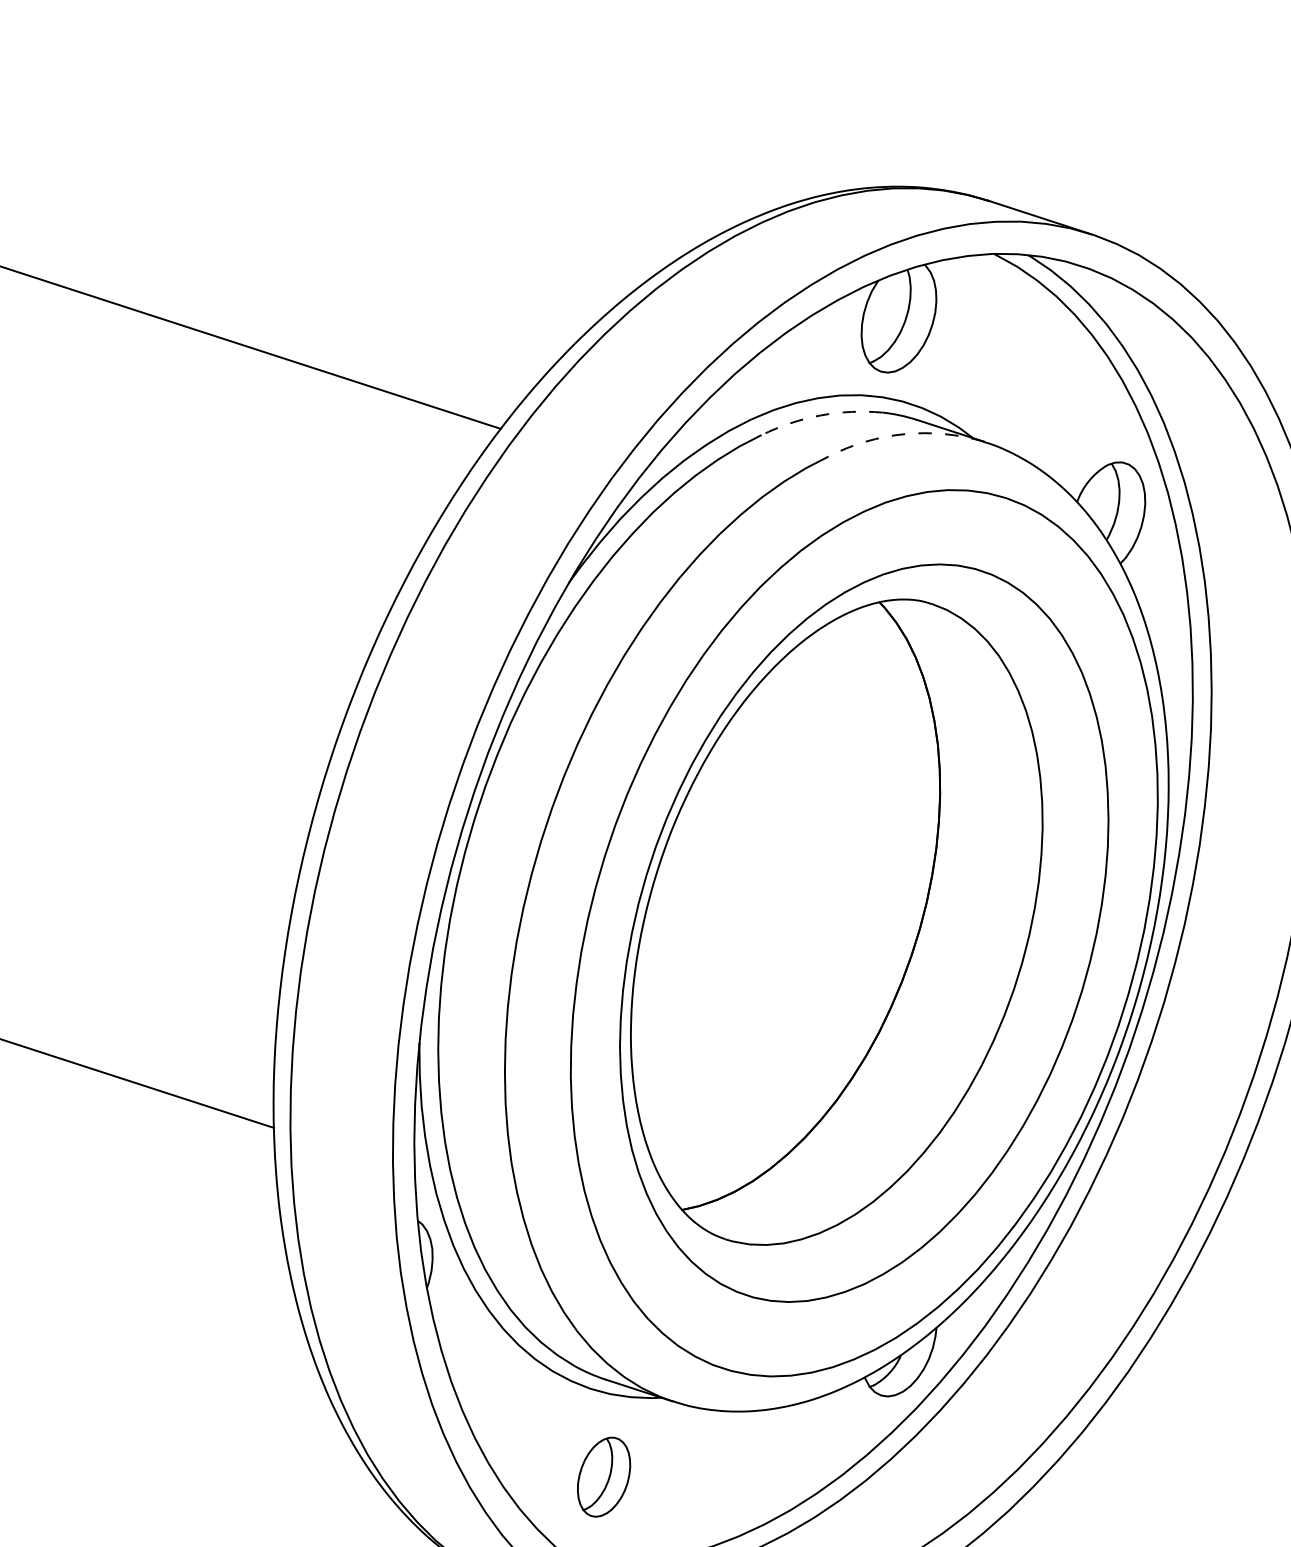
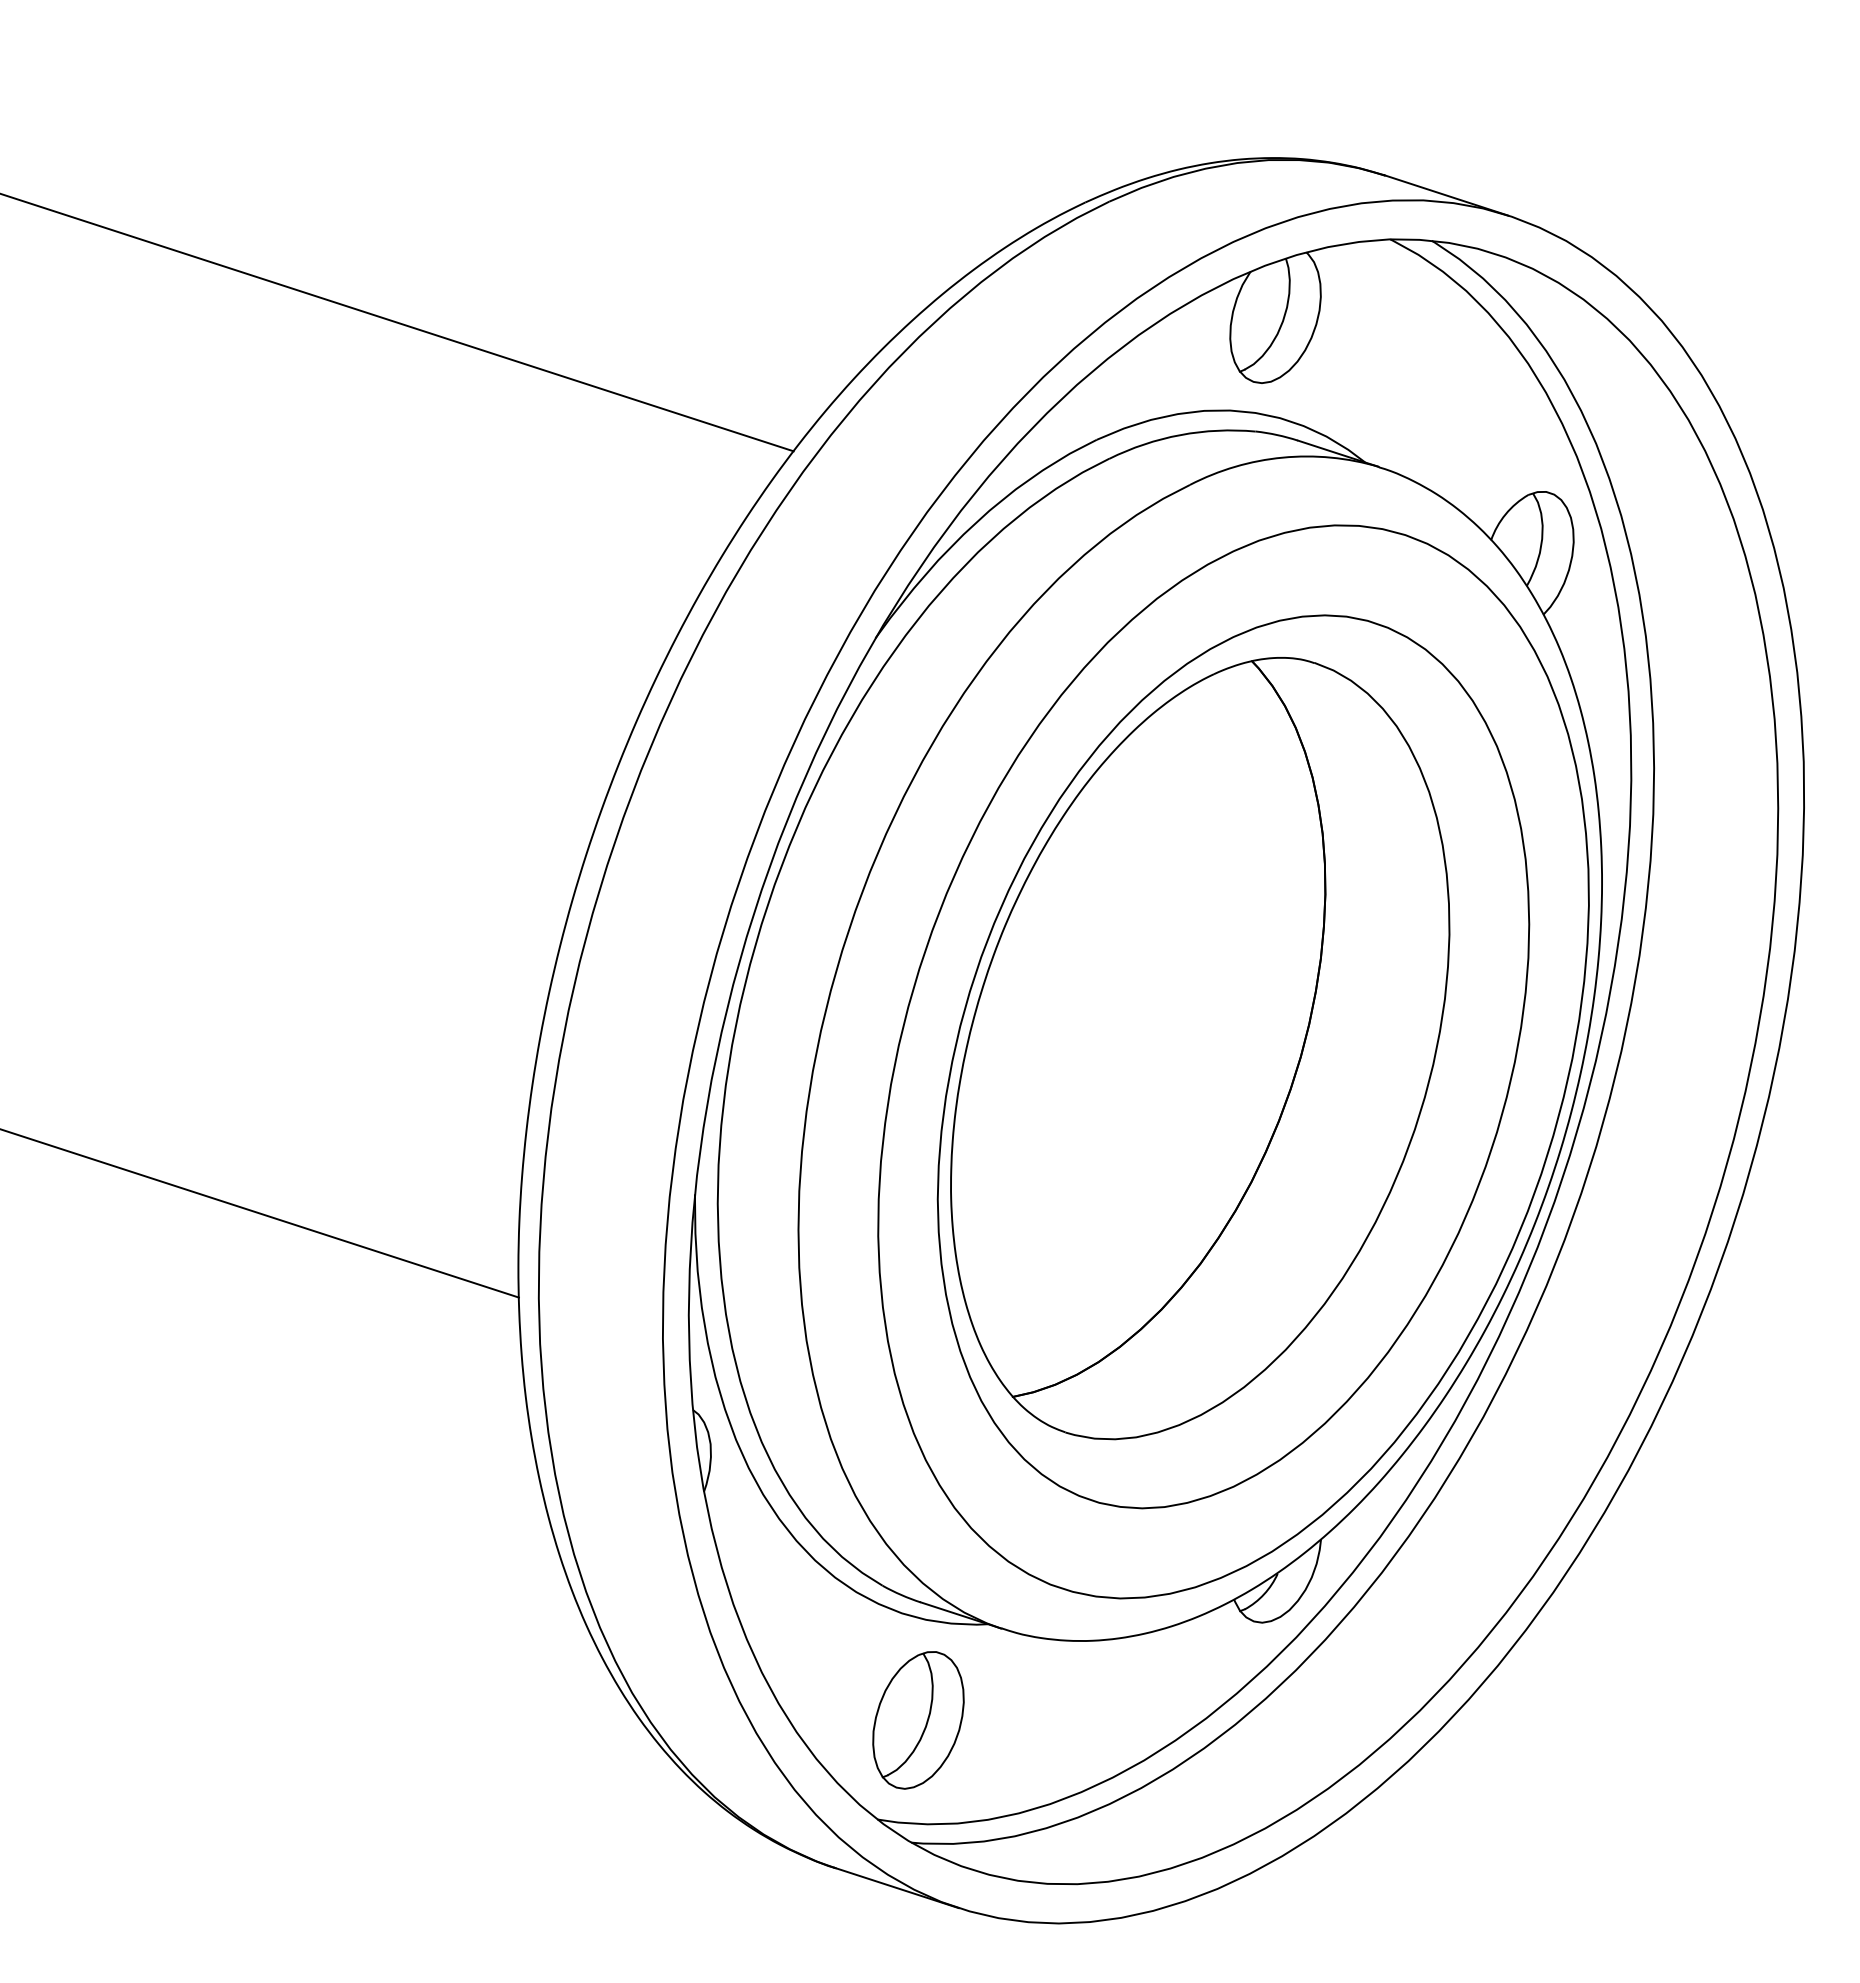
arc: (820, 415) -> (1180, 435), dashed -> solid
arc: (904, 434) -> (1282, 457), dashed -> solid
part: (604, 1477) -> (918, 1720), size x1.43

